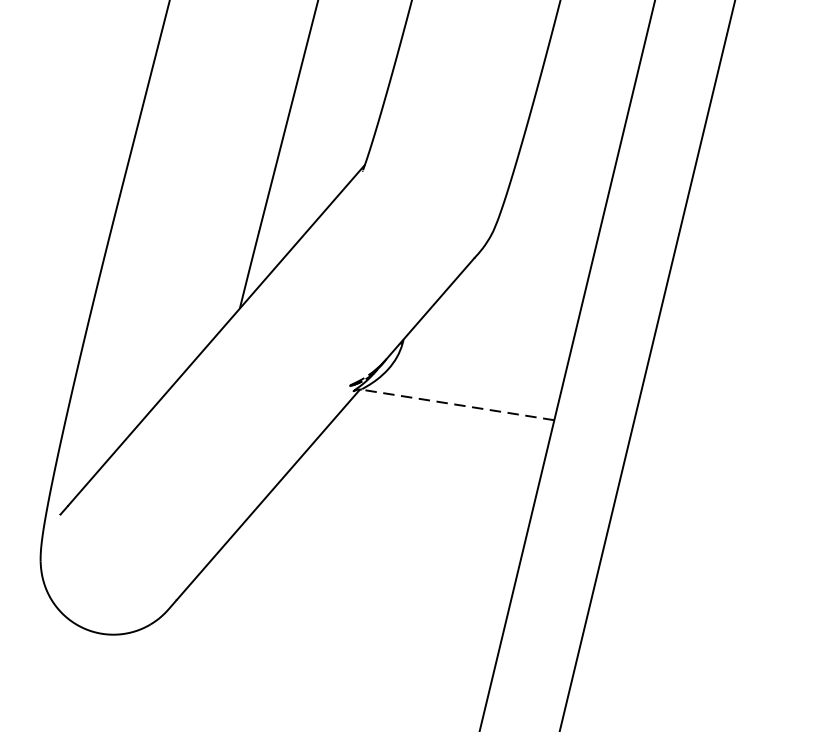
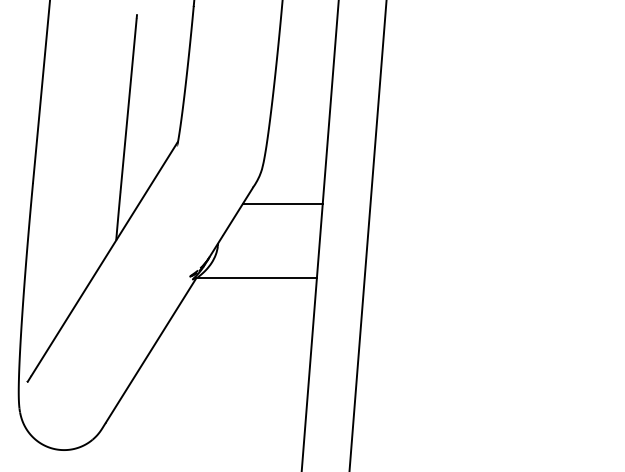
line: (517, 293) -> (282, 204), added
line: (458, 404) -> (257, 277), dashed -> solid

